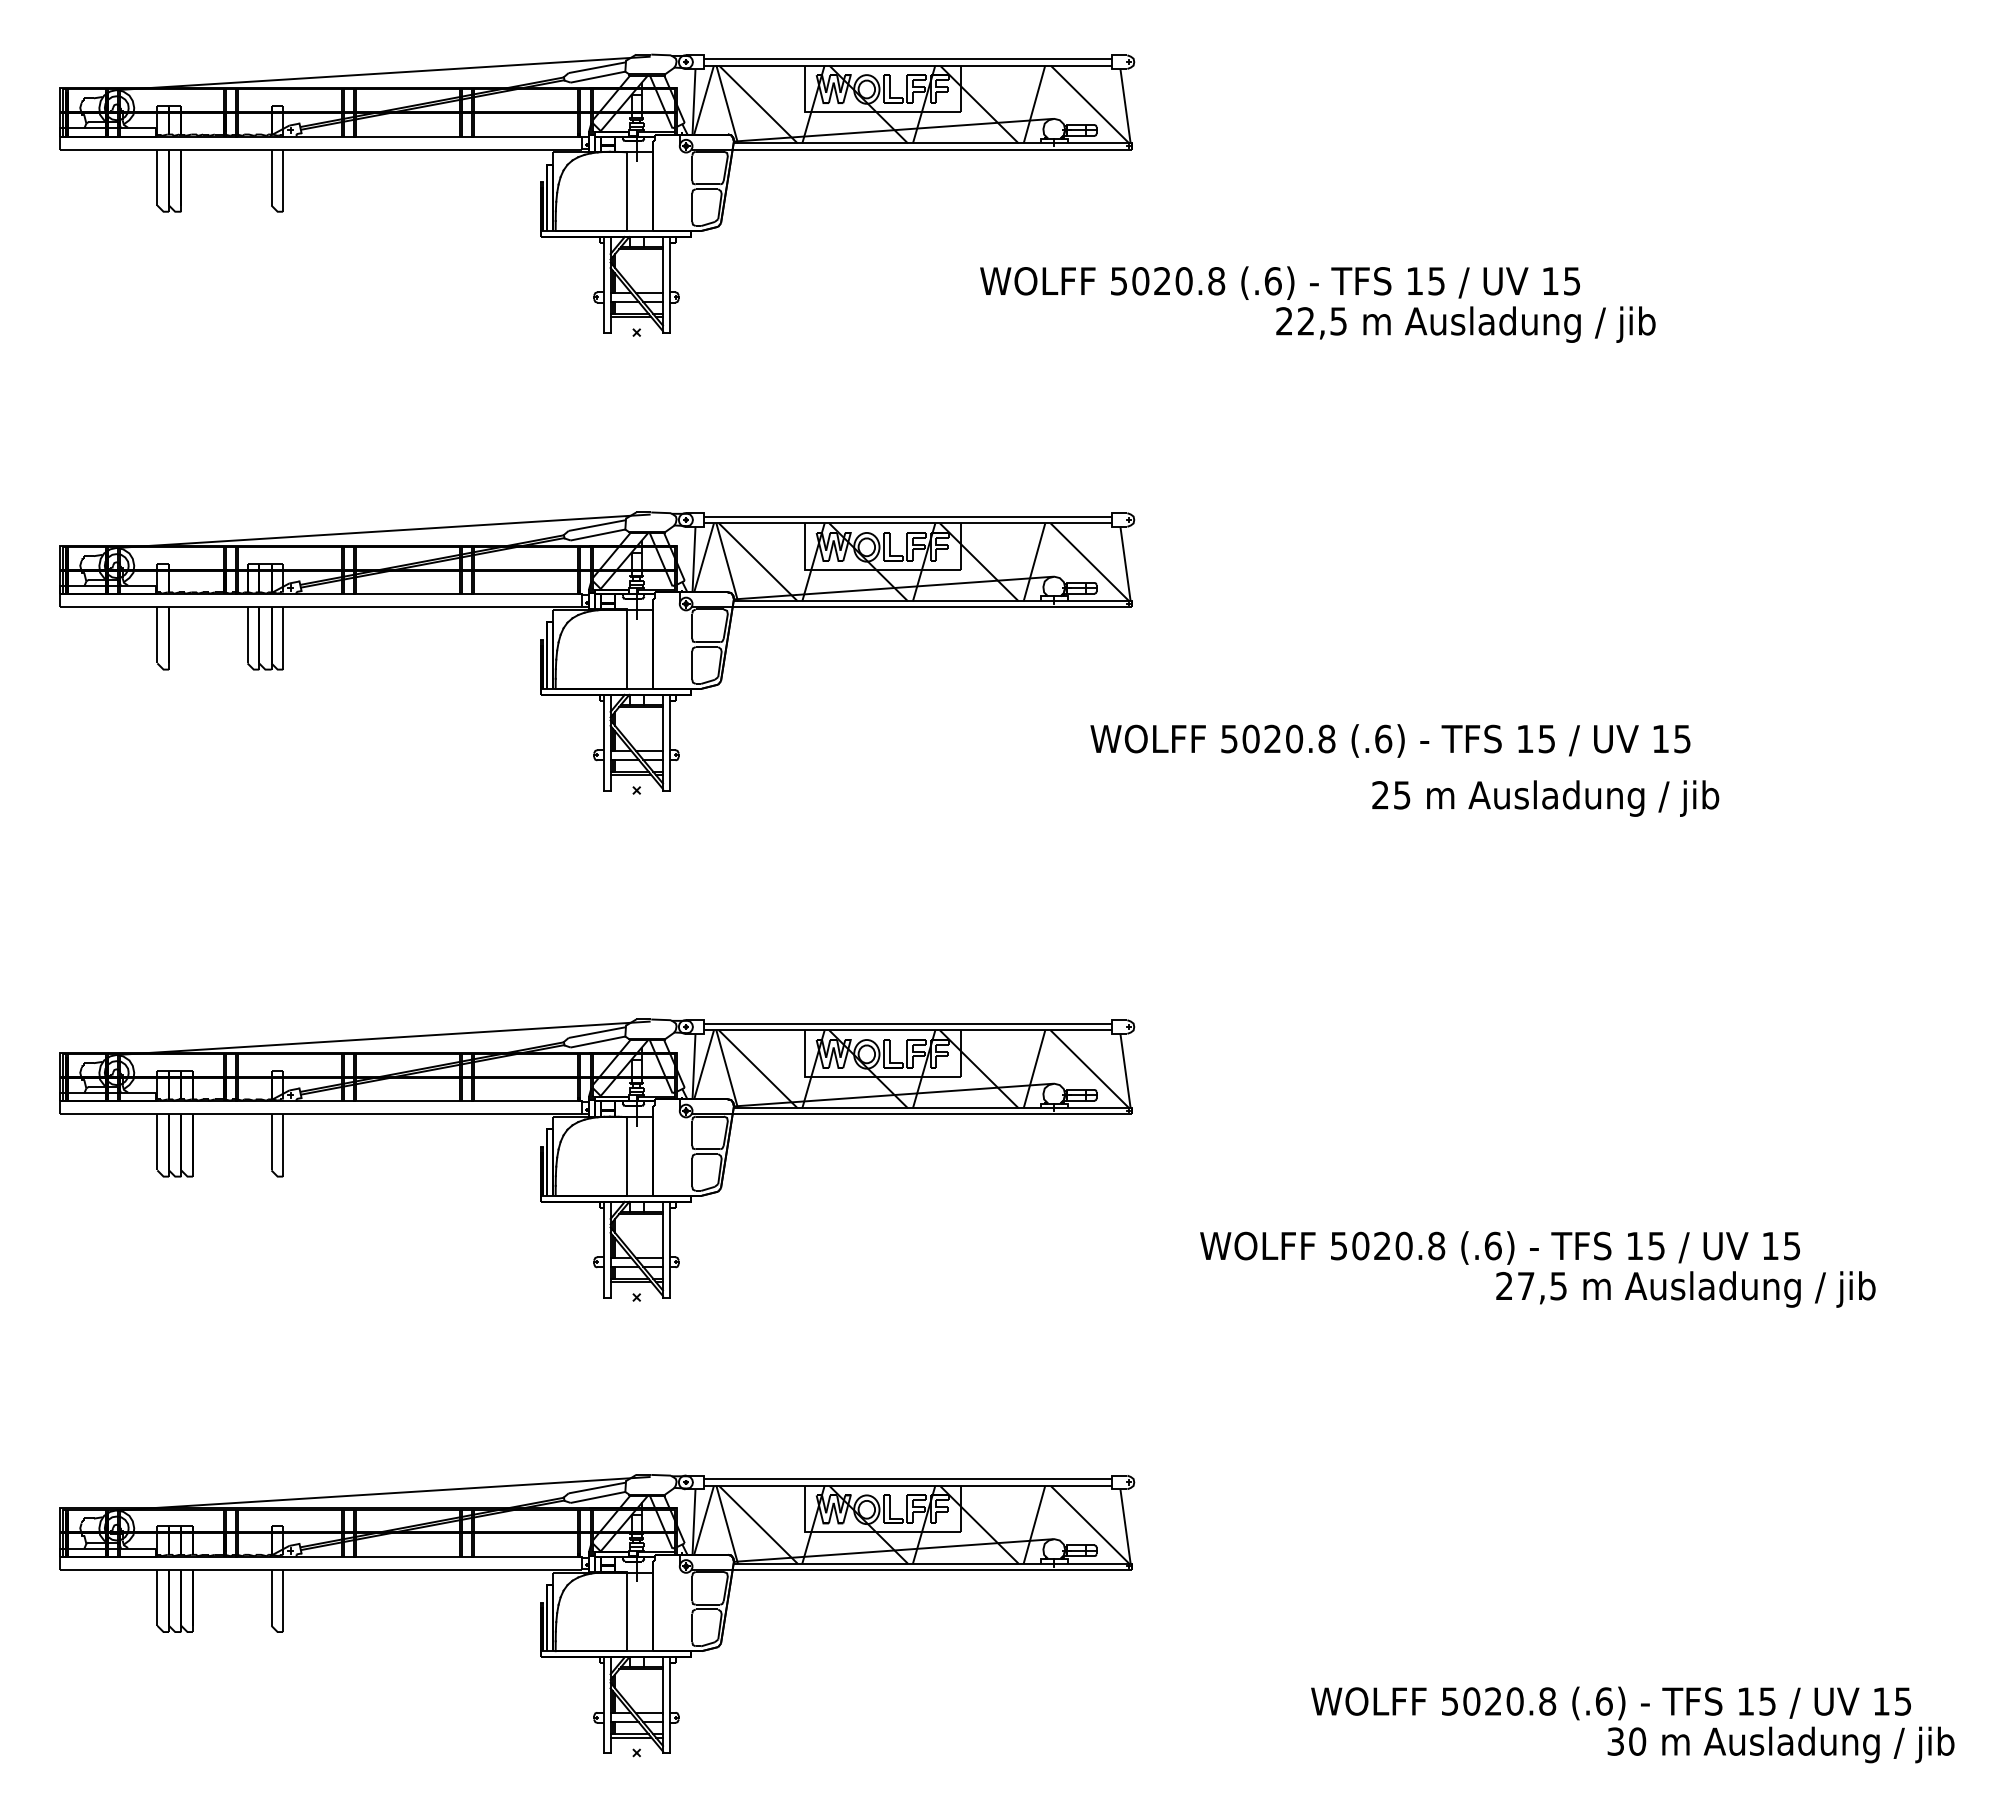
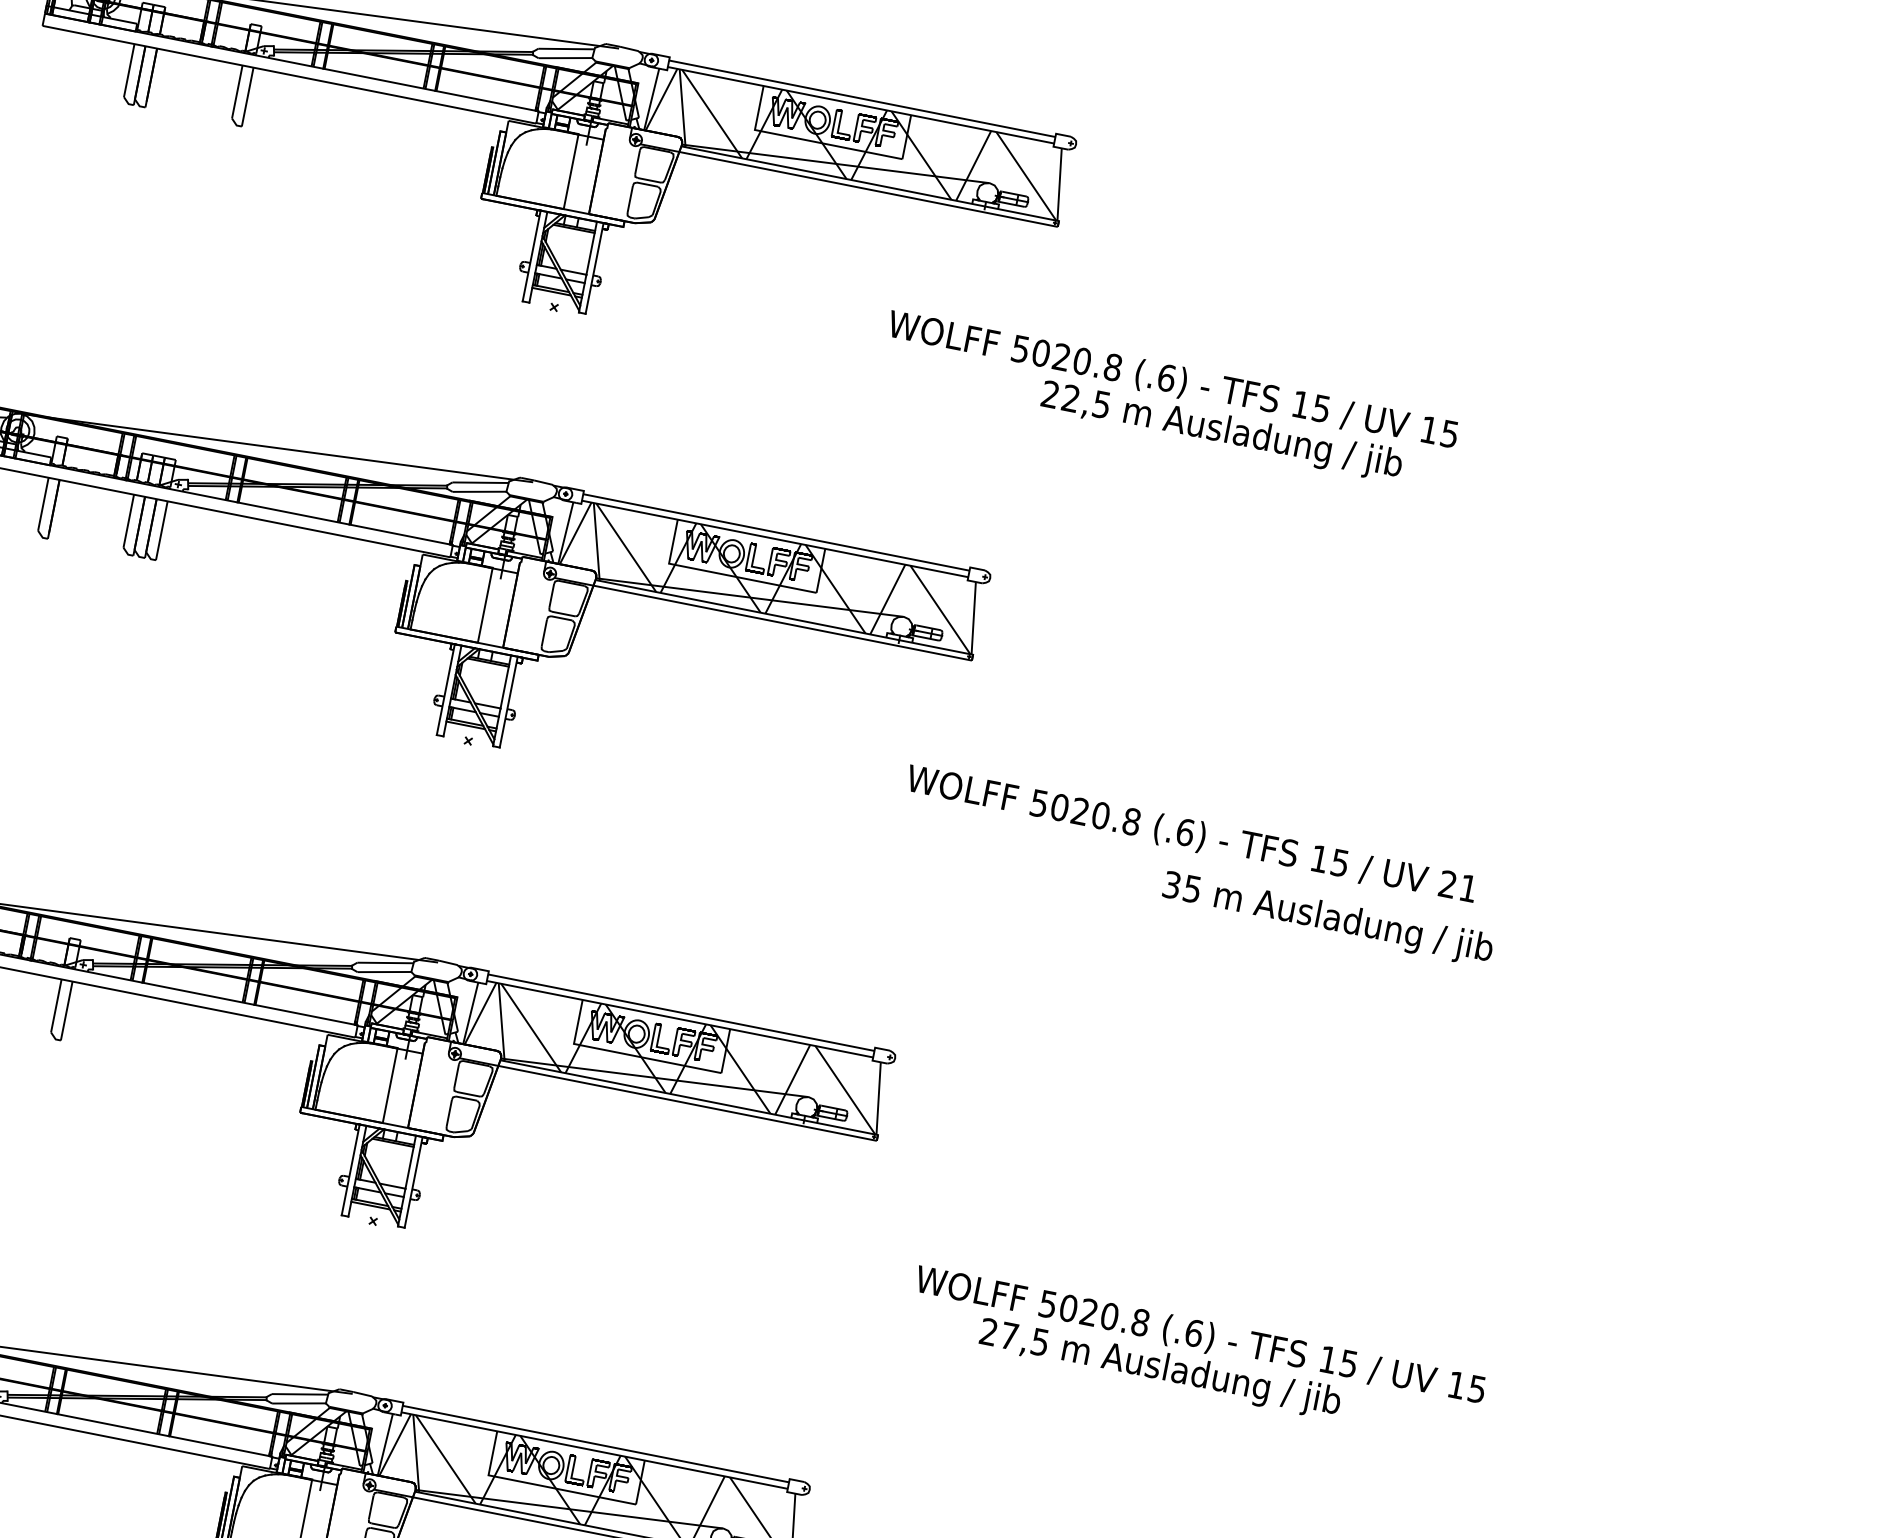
text: (1465, 324) -> (1221, 431), moved
text: (1671, 738) -> (1458, 885), 15 -> 21
text: (1380, 795) -> (1171, 885), 25 -> 35
text: (1685, 1289) -> (1159, 1369), moved

